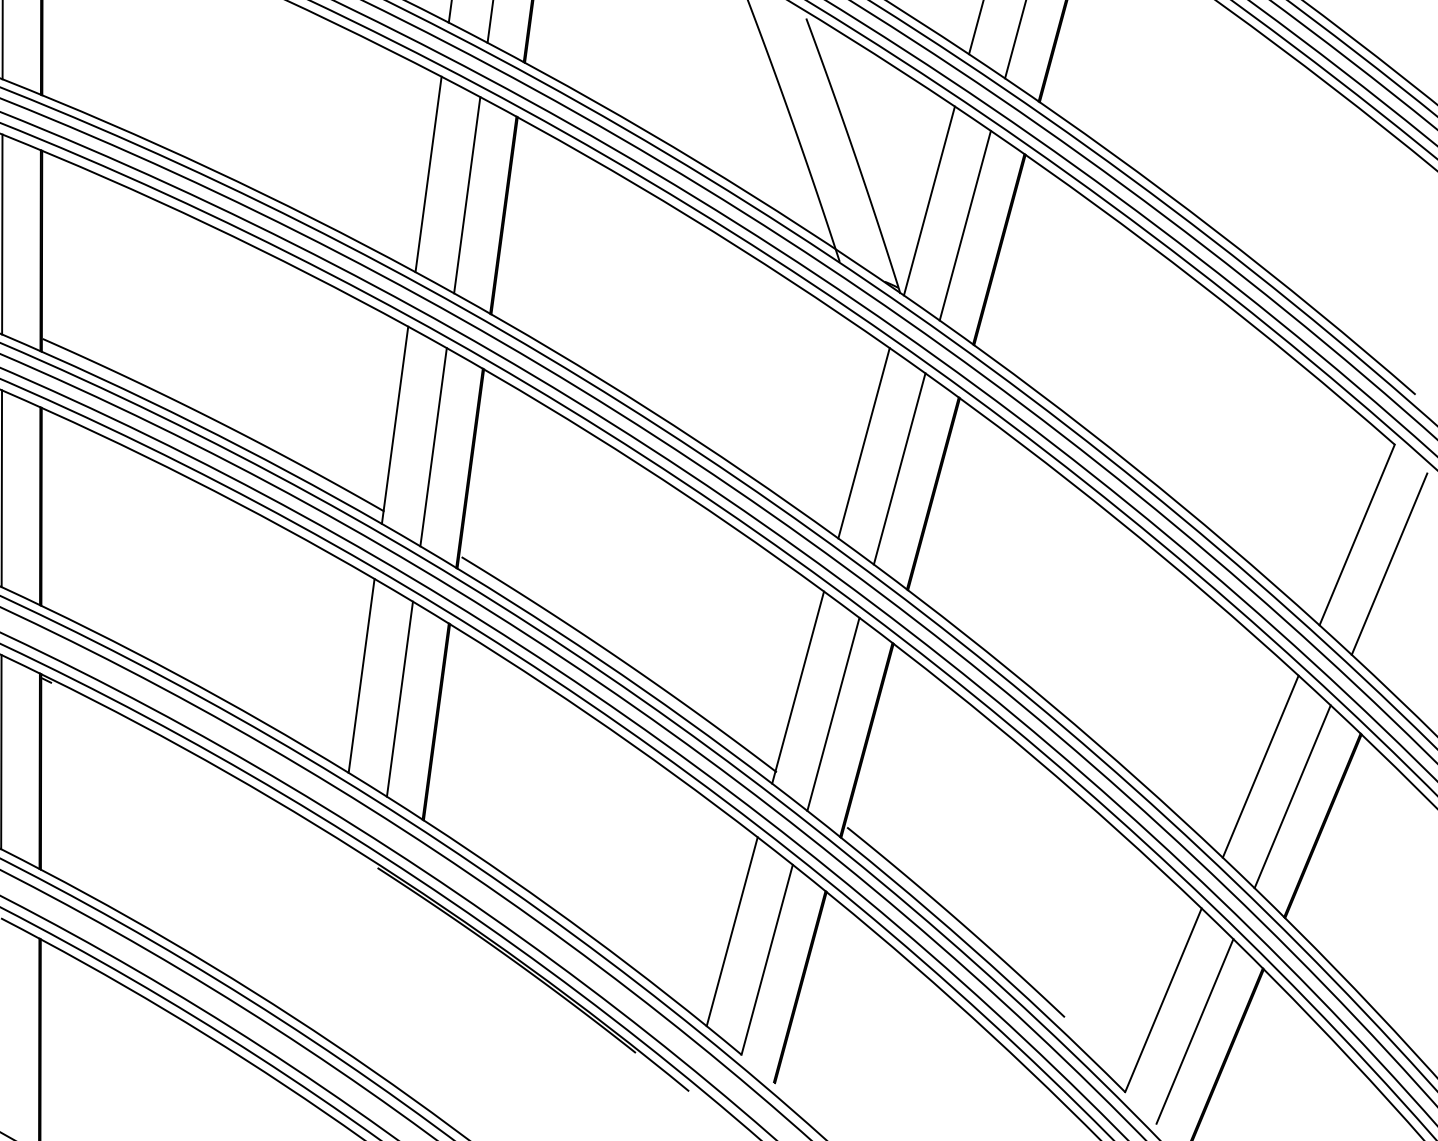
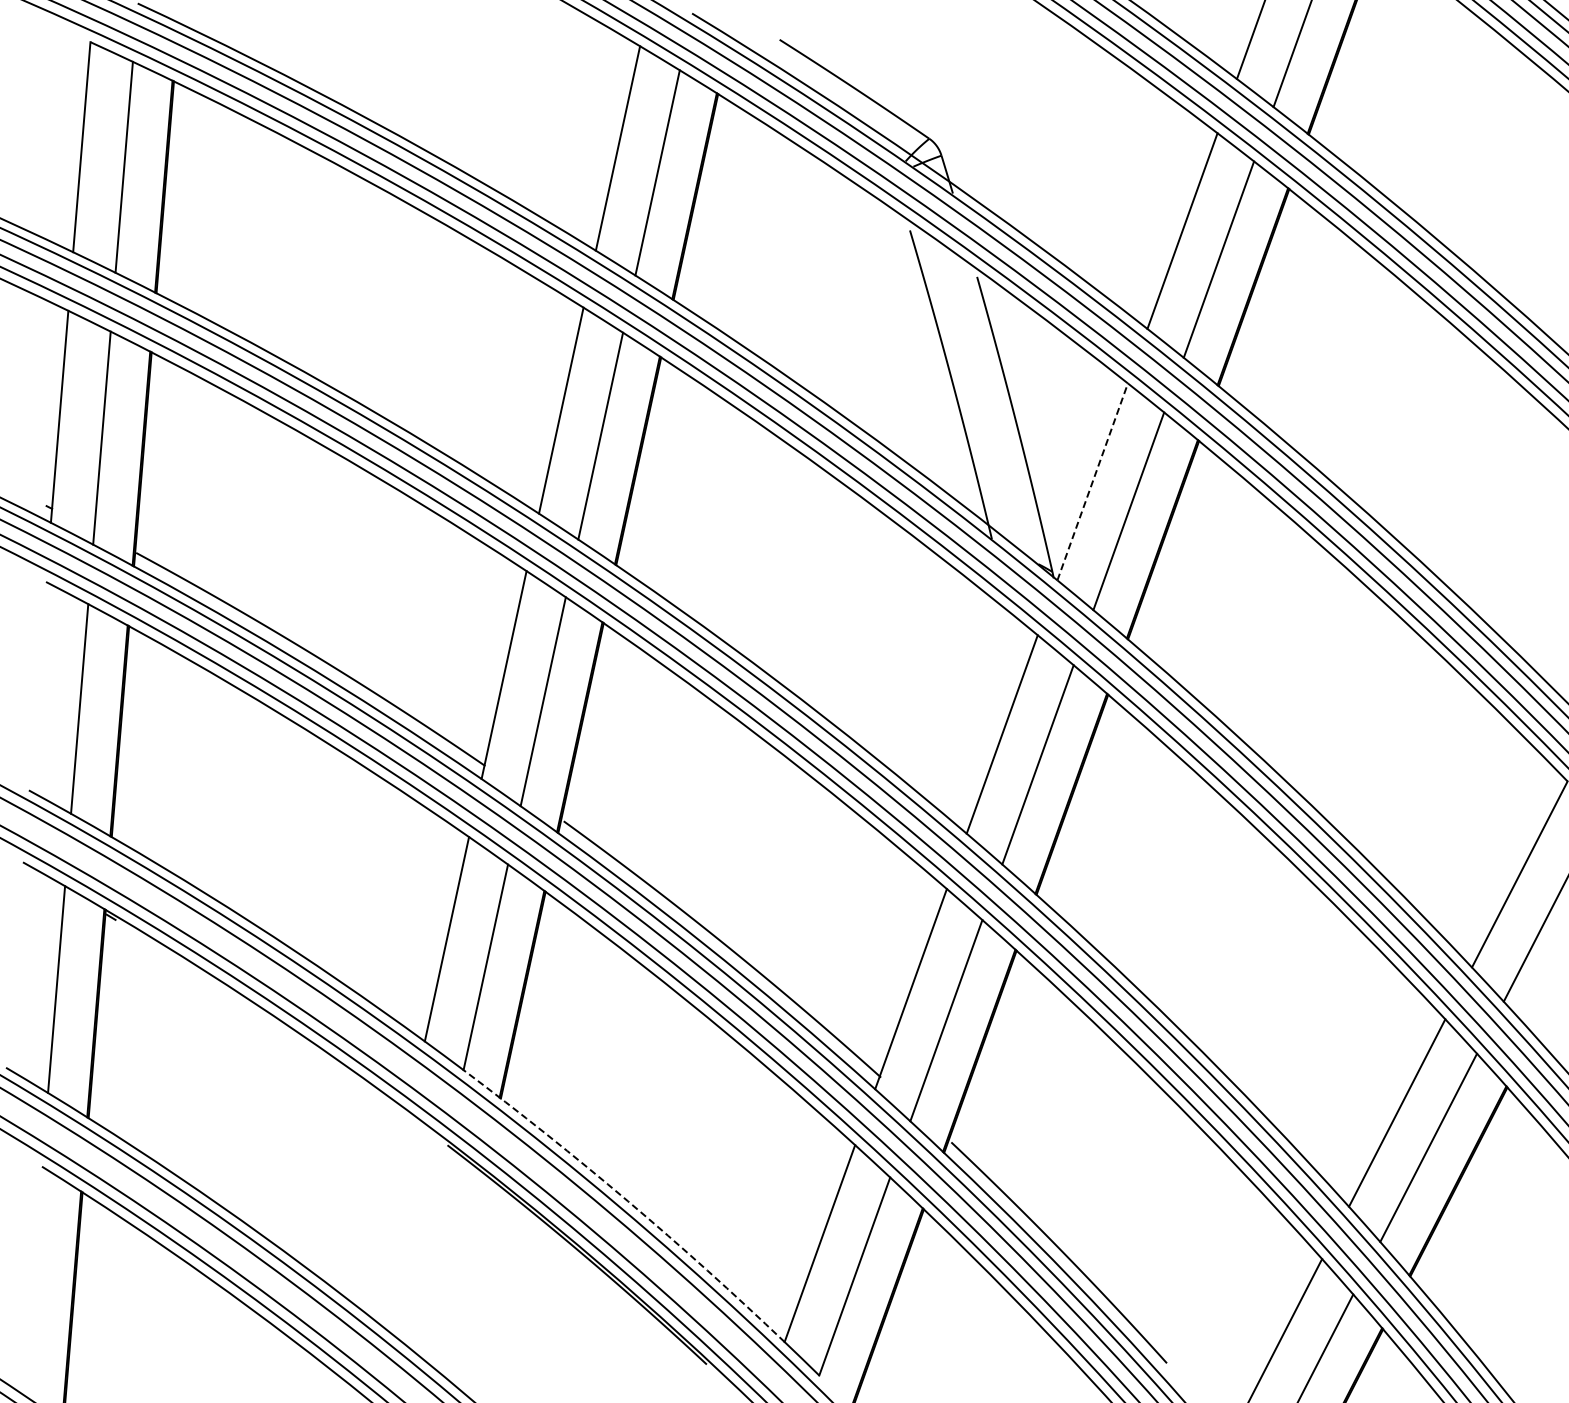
line: (929, 200) -> (1092, 481), solid -> dashed
arc: (550, 906) -> (628, 1201), solid -> dashed

